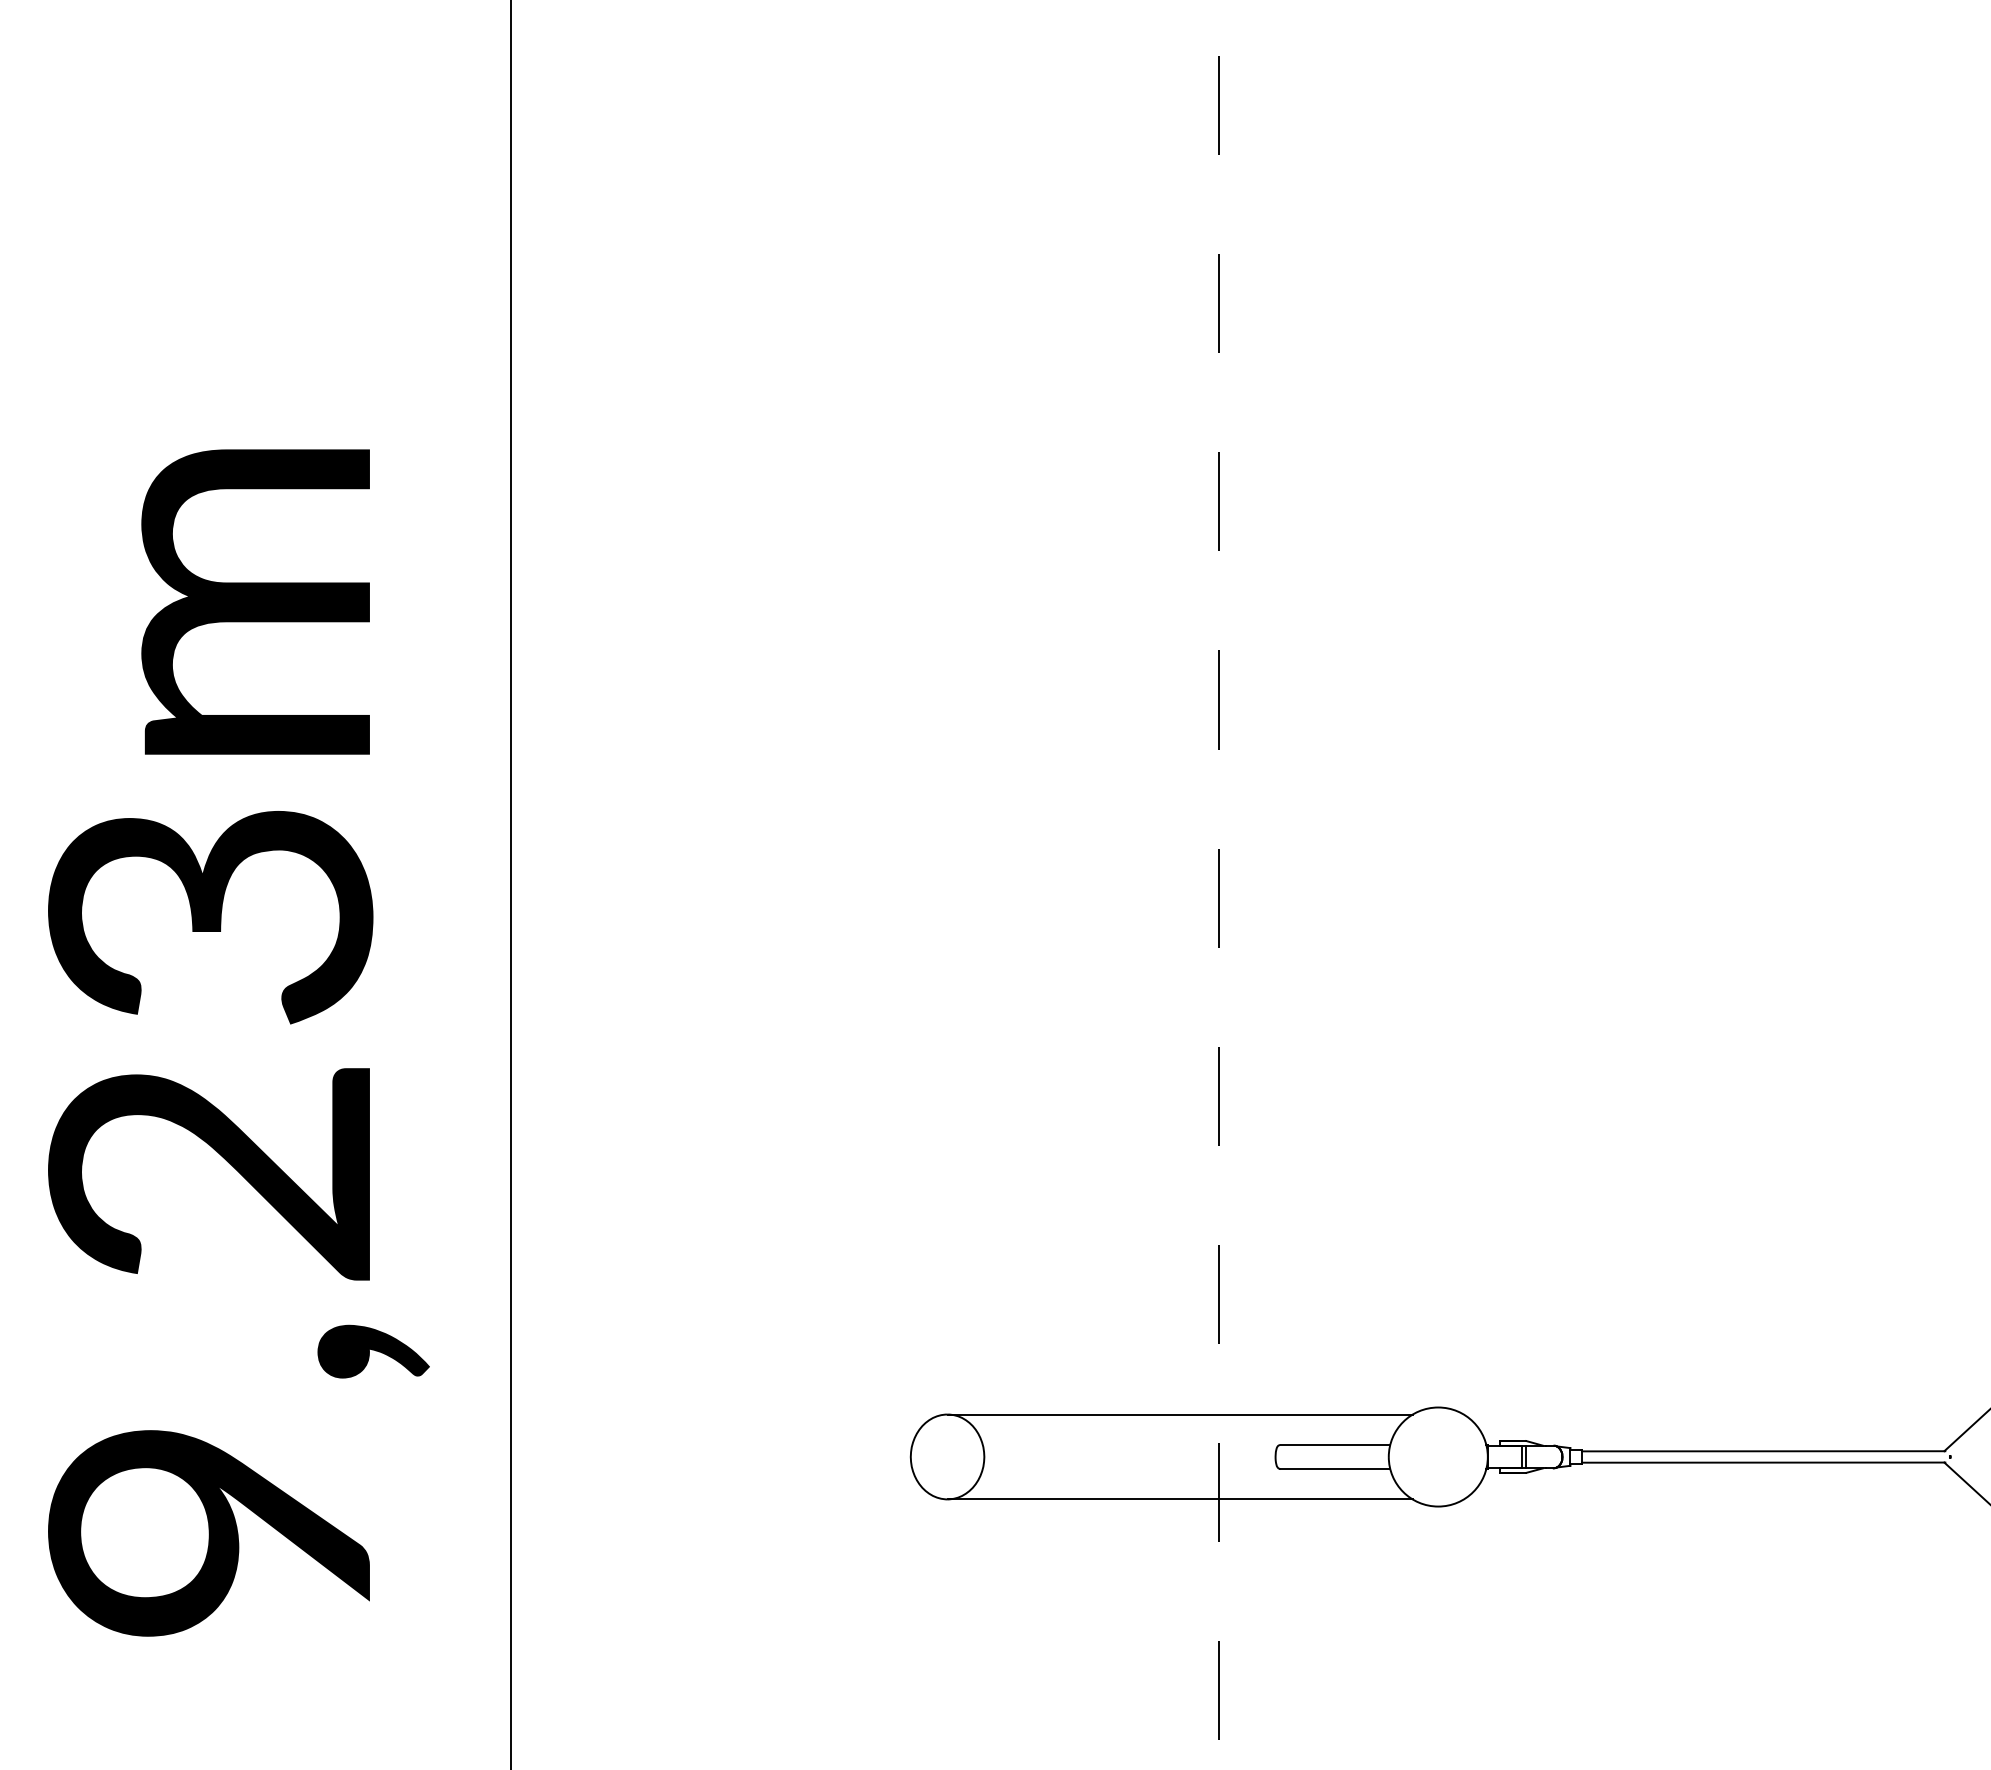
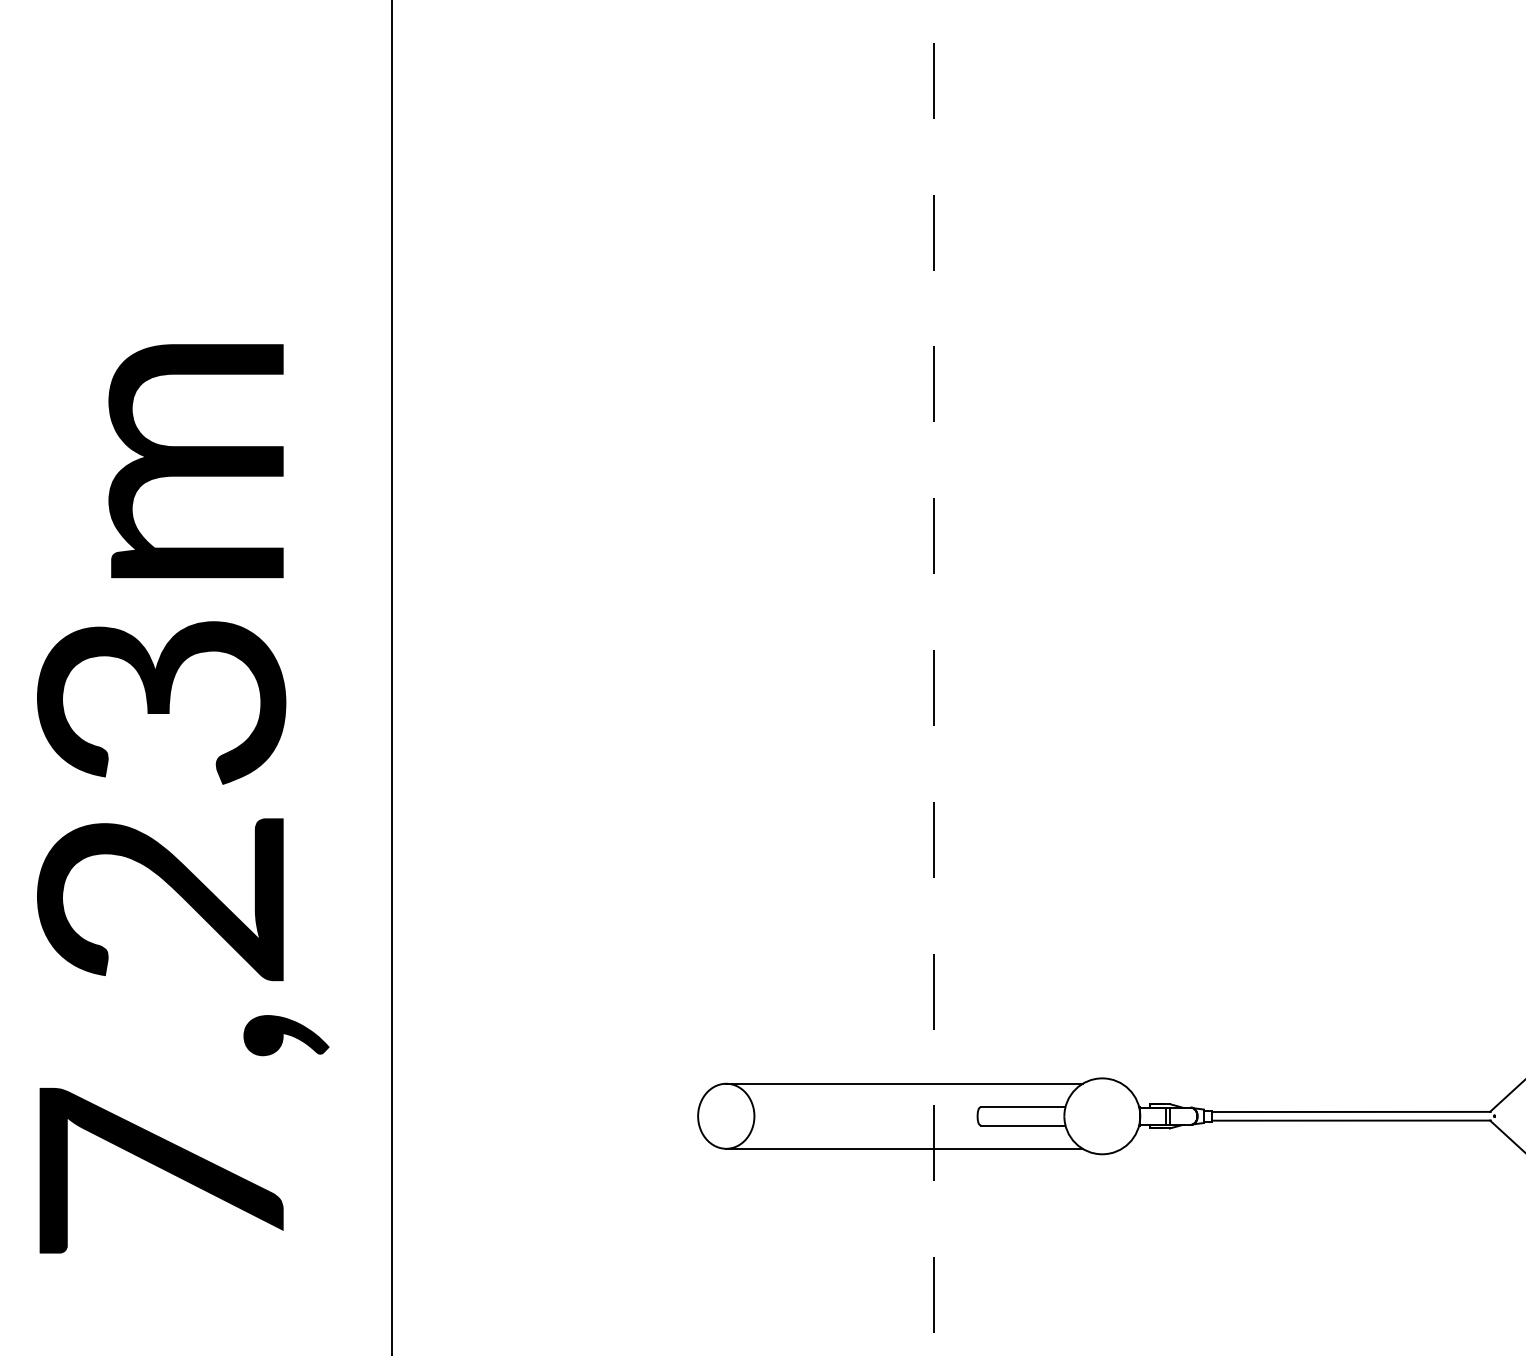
text: (209, 1527) -> (160, 1170), 9,23m -> 7,23m

